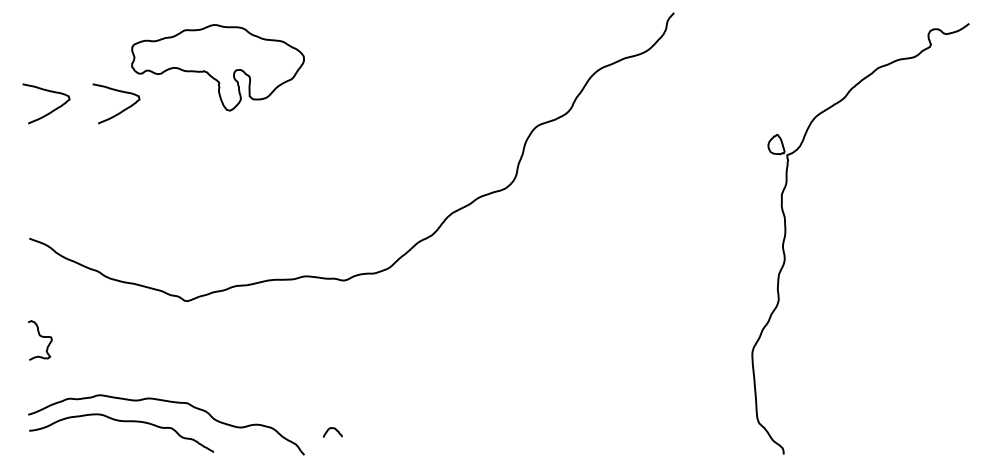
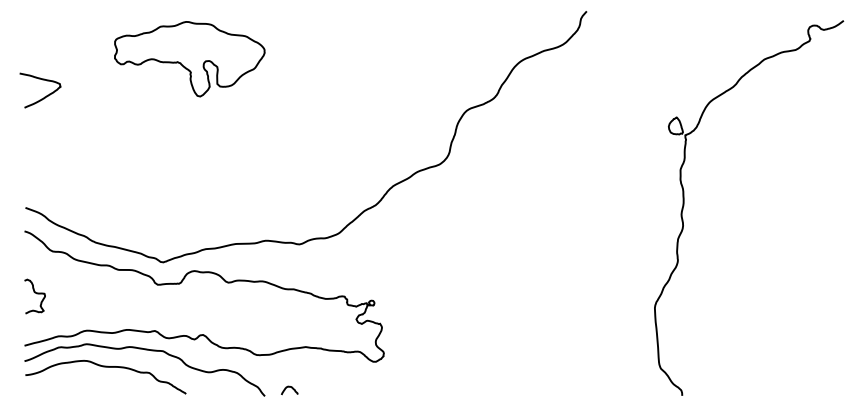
curve: (121, 110) -> (105, 96), removed
curve: (234, 313) -> (204, 273), added
curve: (333, 429) -> (290, 387), moved

